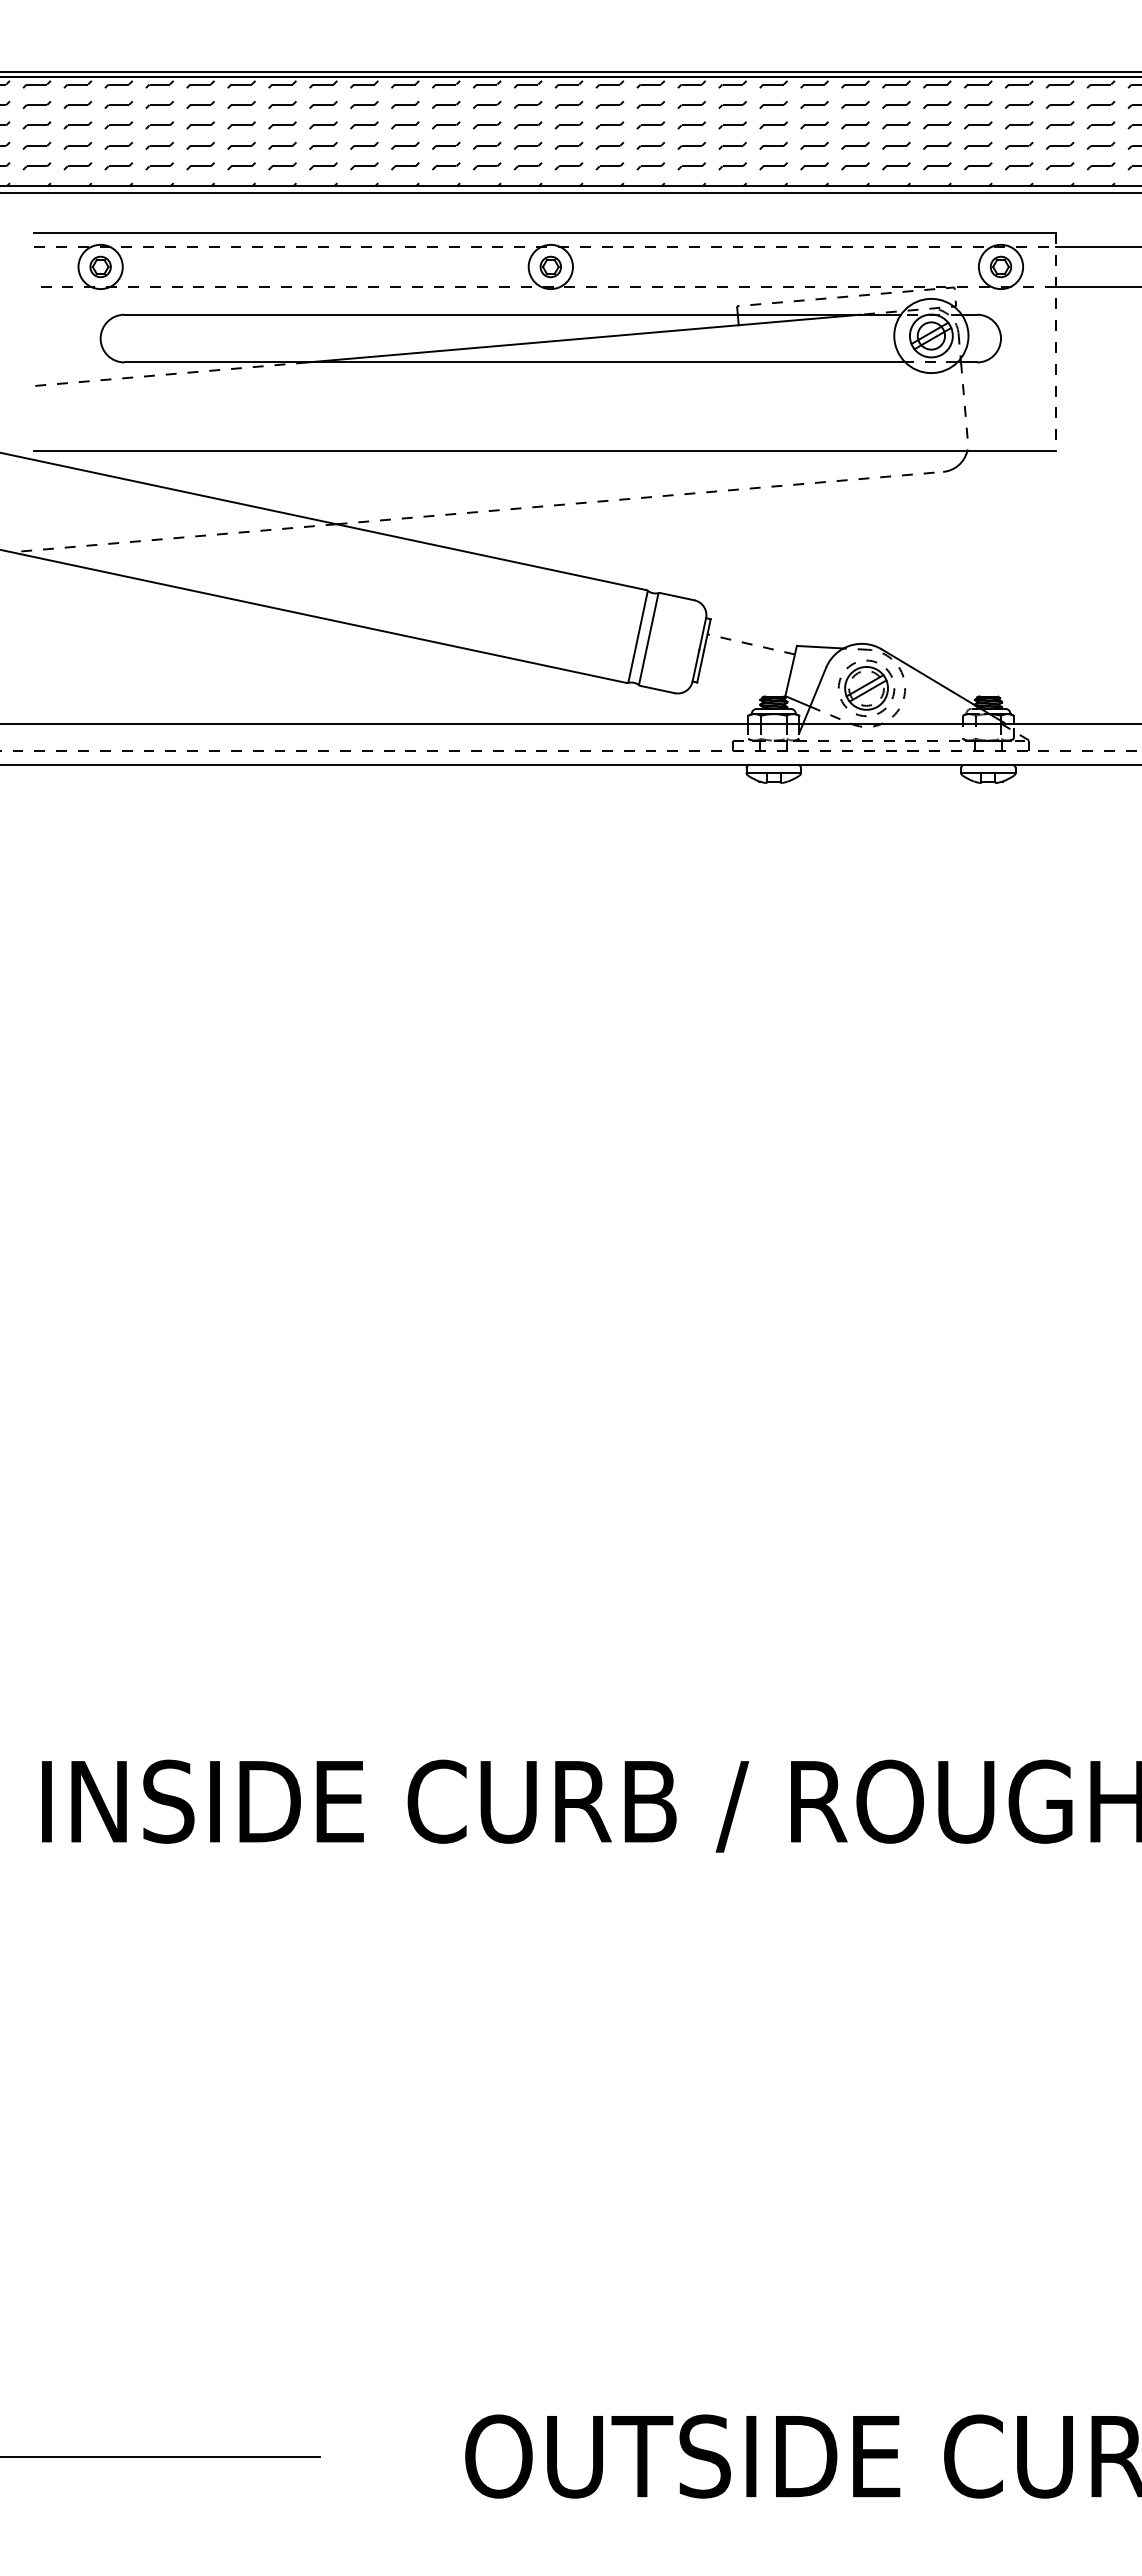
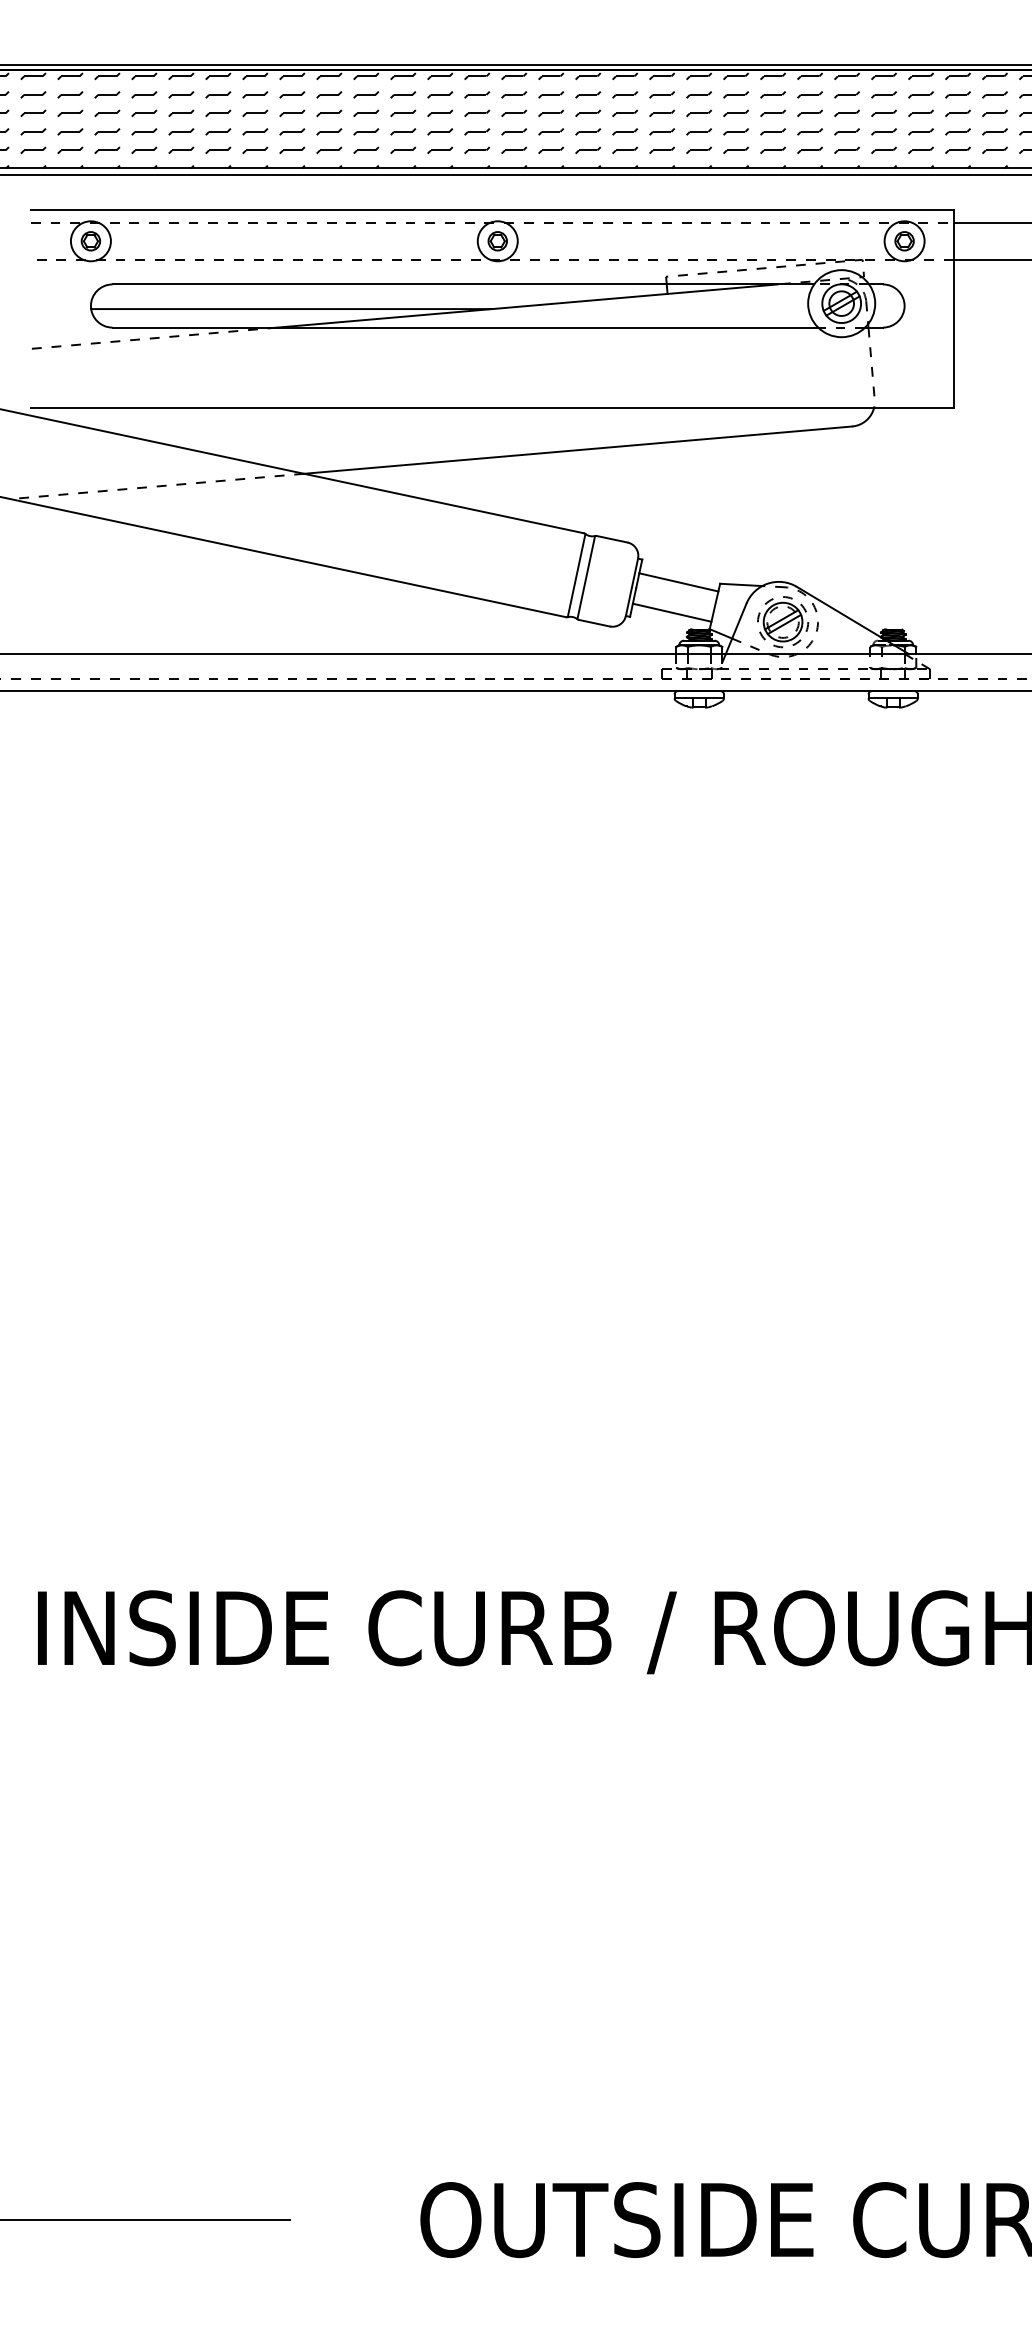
line: (322, 341) -> (291, 308), added
line: (1055, 342) -> (953, 309), dashed -> solid
line: (640, 498) -> (578, 450), dashed -> solid
line: (751, 644) -> (679, 582), dashed -> solid
line: (743, 677) -> (671, 612), added

